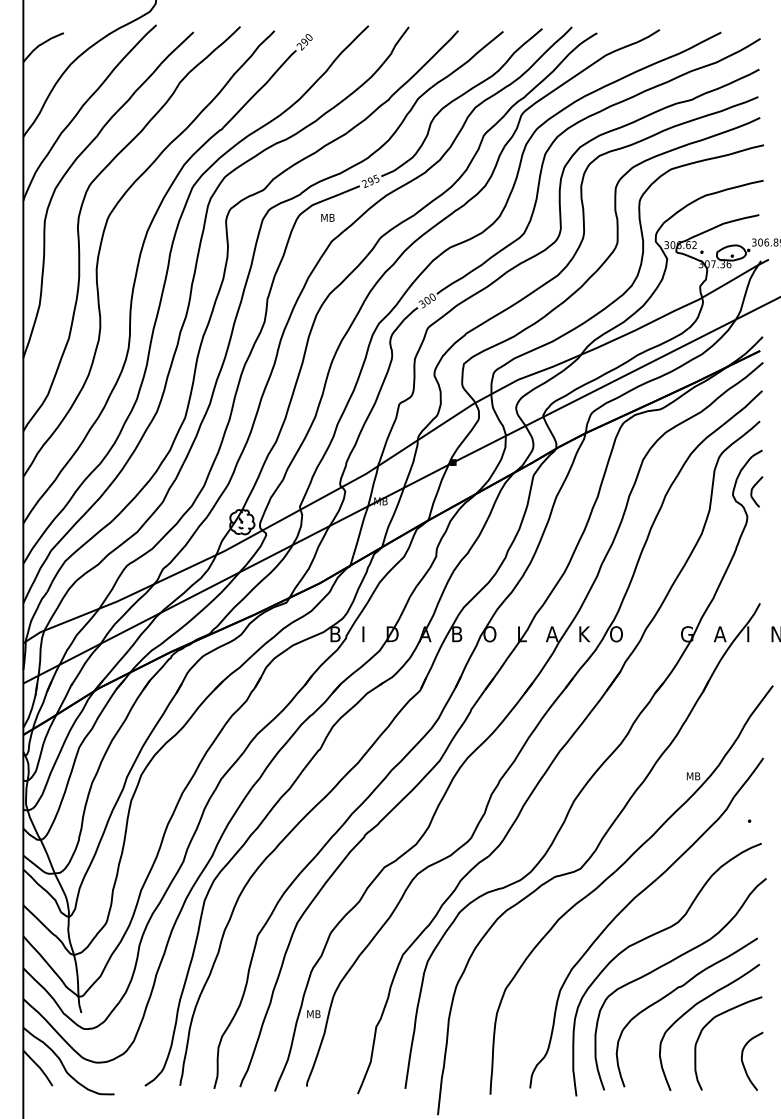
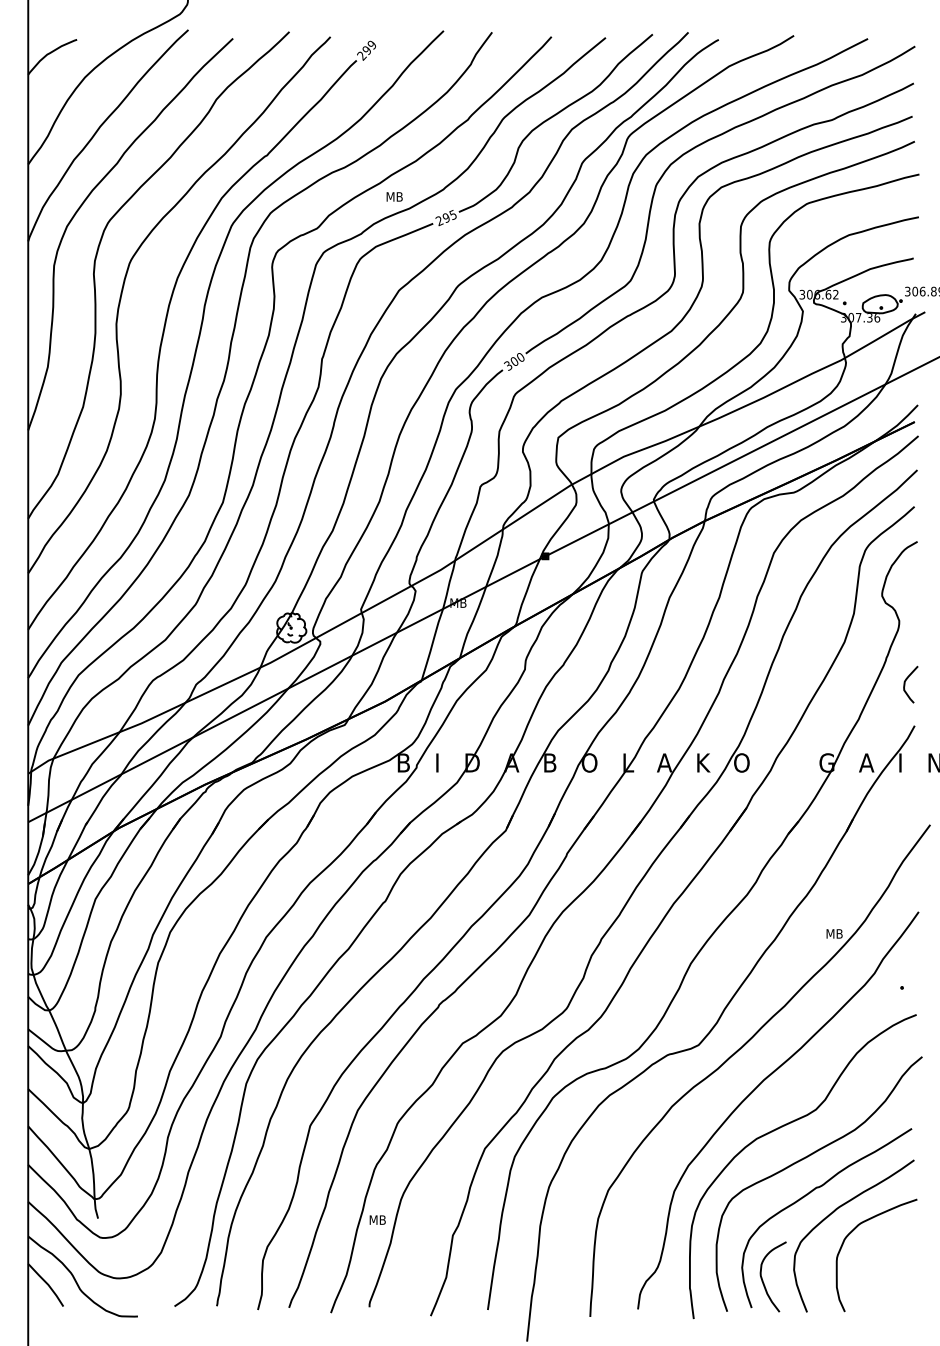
text: (308, 37) -> (371, 45), 290 -> 299
text: (327, 217) -> (394, 196), moved
curve: (752, 491) -> (905, 684), moved
curve: (744, 1064) -> (763, 1280), moved

